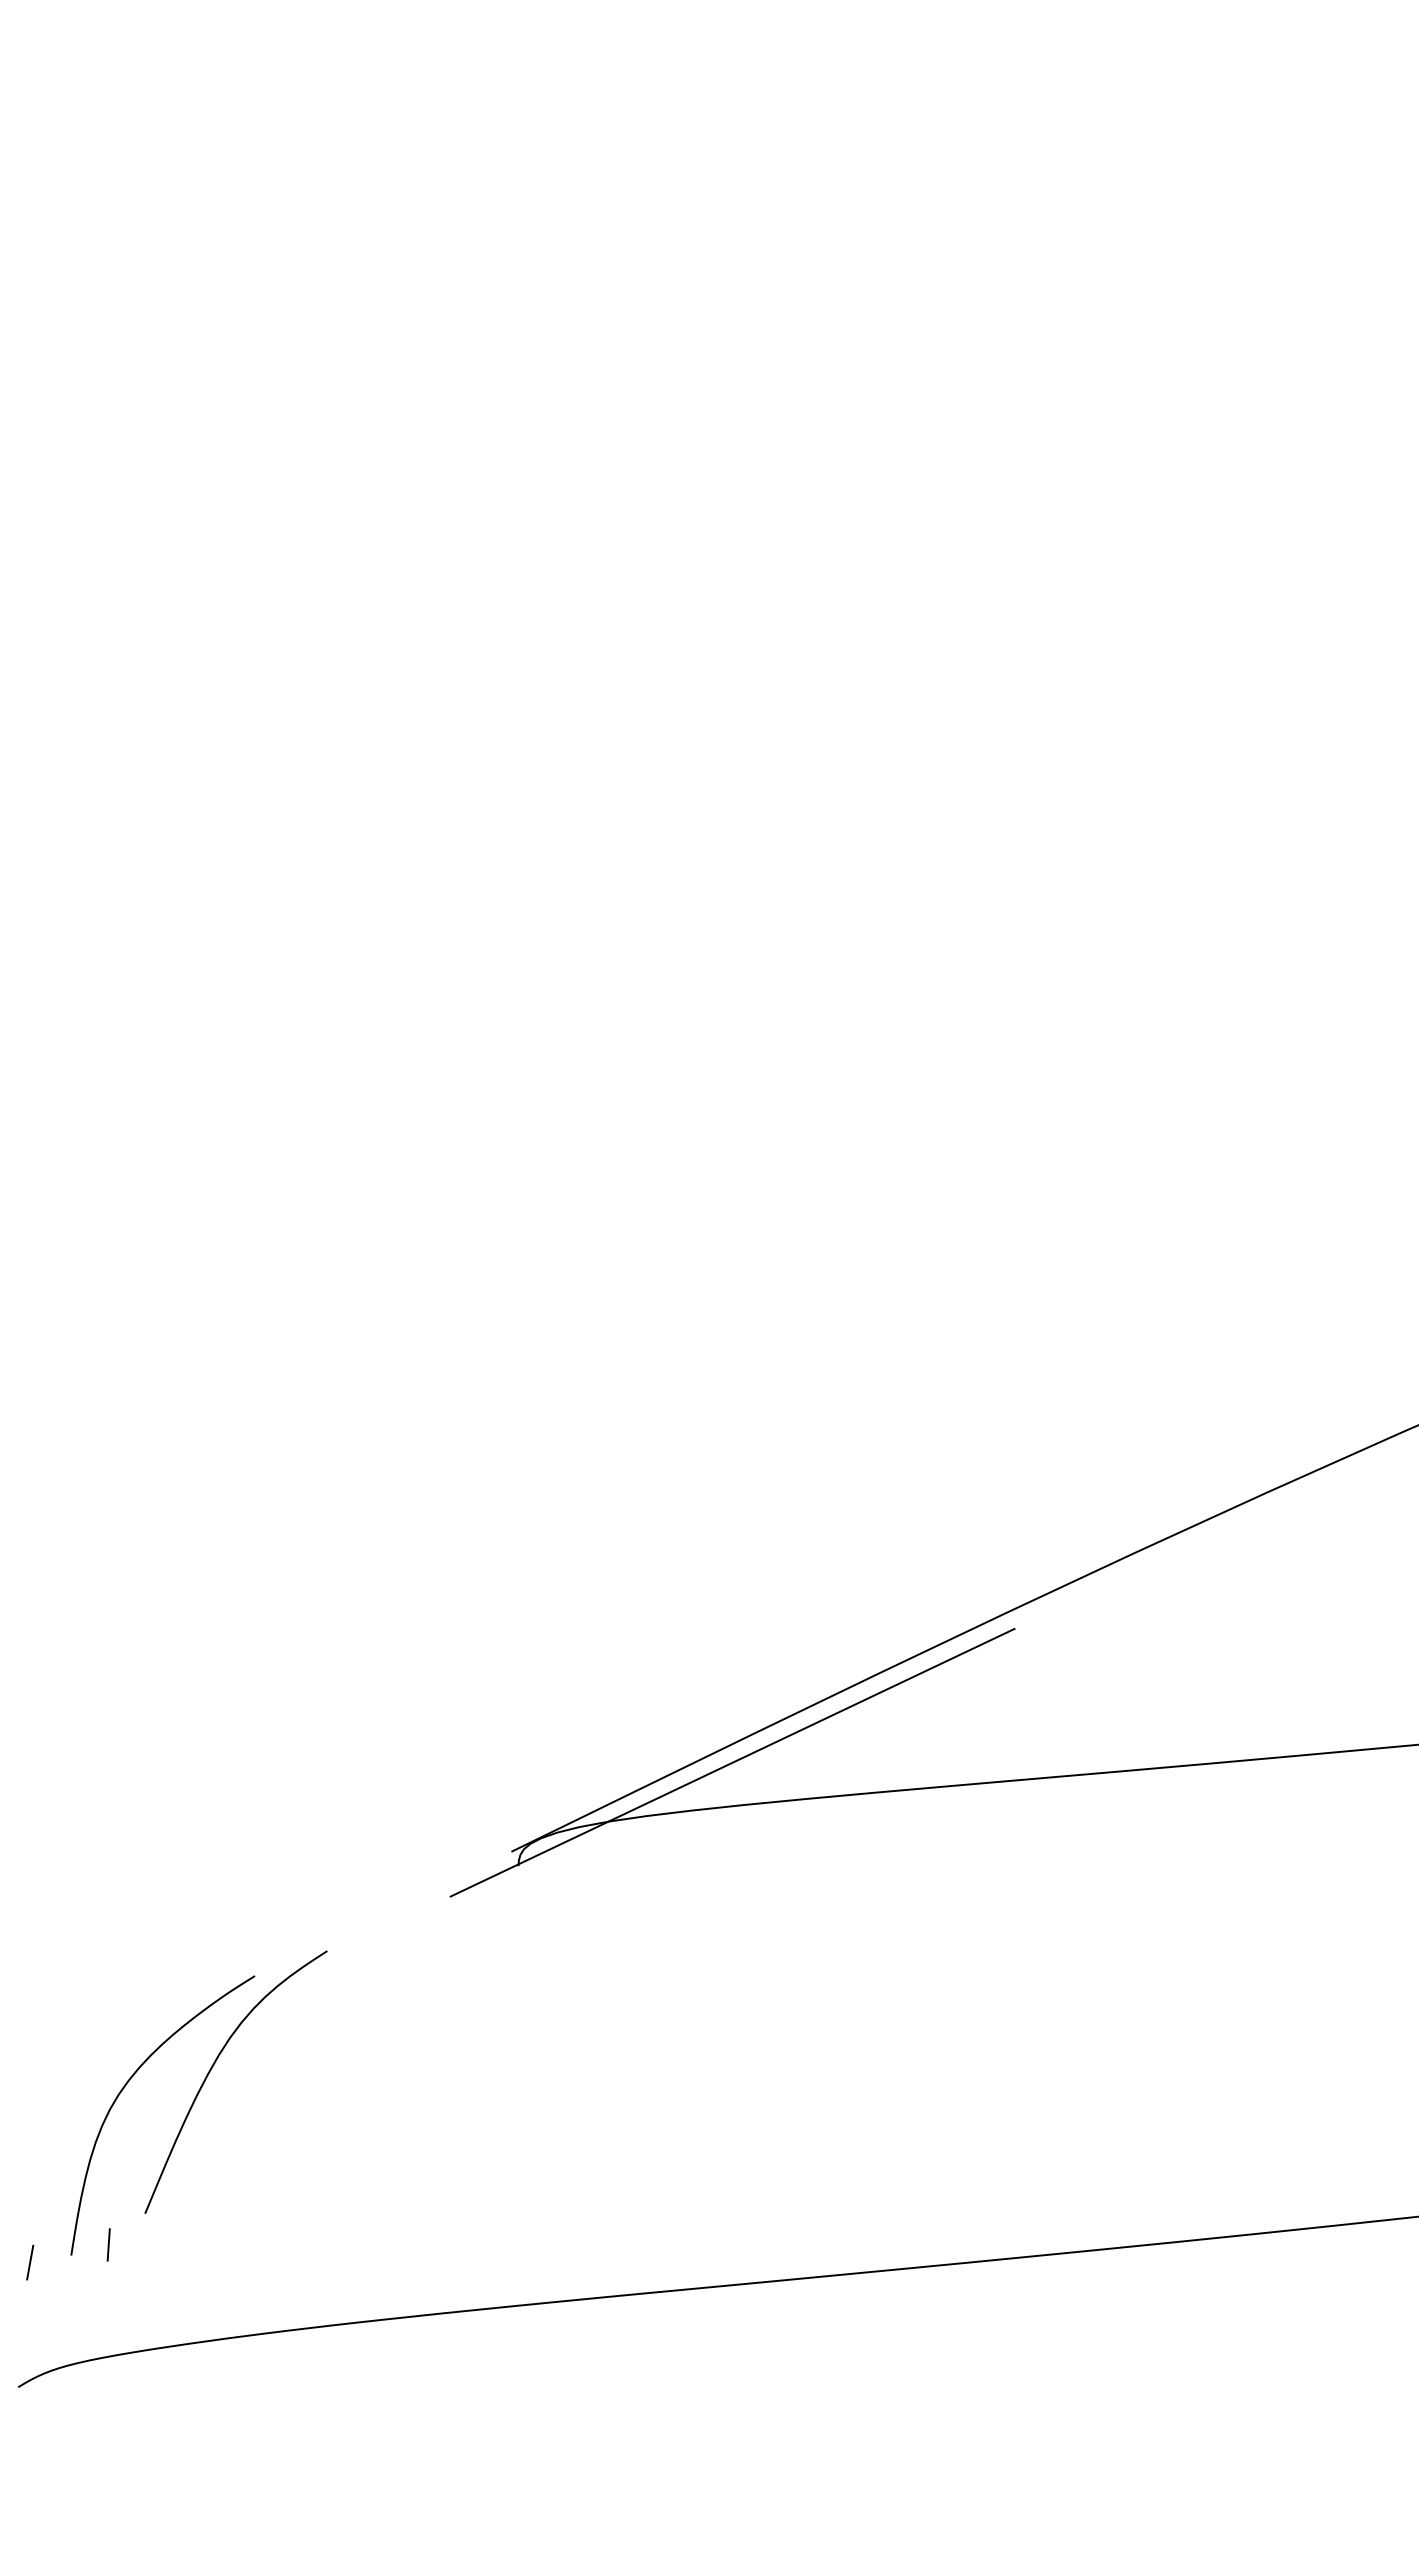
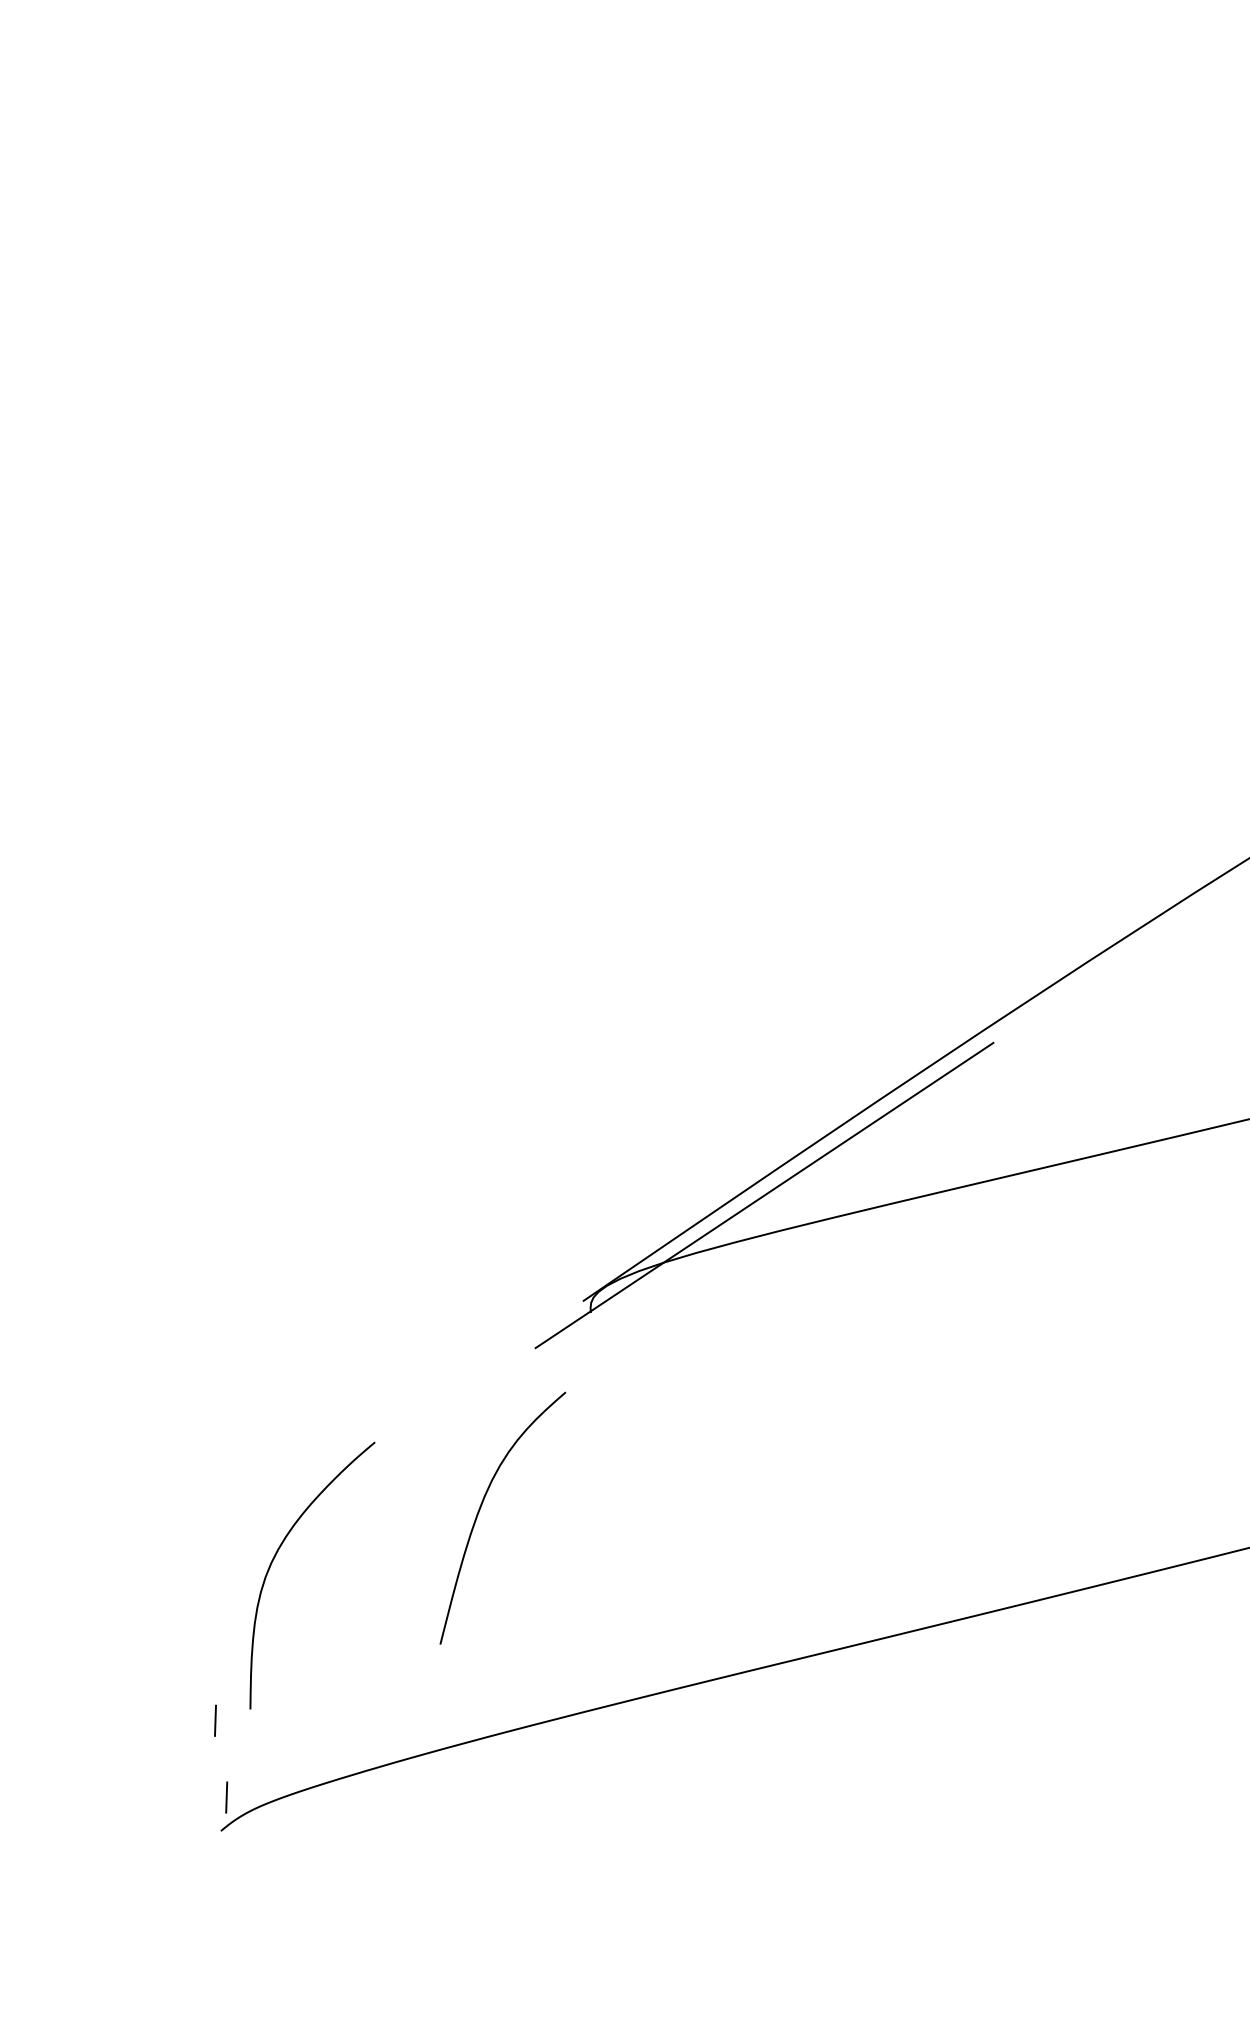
curve: (214, 2065) -> (481, 1506), moved
line: (108, 2244) -> (281, 1695), removed
line: (30, 2350) -> (226, 1797), added

